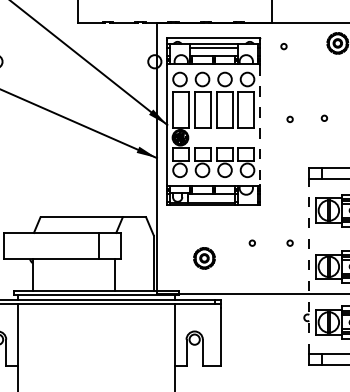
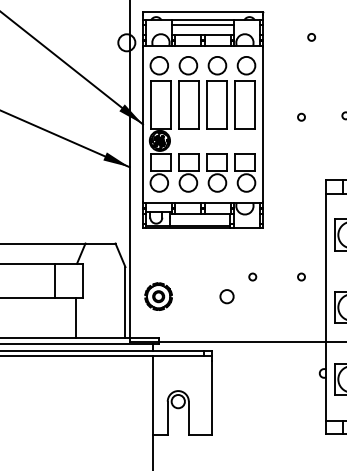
circle: (283, 46) -> (311, 37), moved
line: (260, 124) -> (263, 123), dashed -> solid
part: (204, 258) -> (158, 296), moved
circle: (232, 258) -> (227, 296), added
line: (309, 266) -> (326, 307), dashed -> solid

